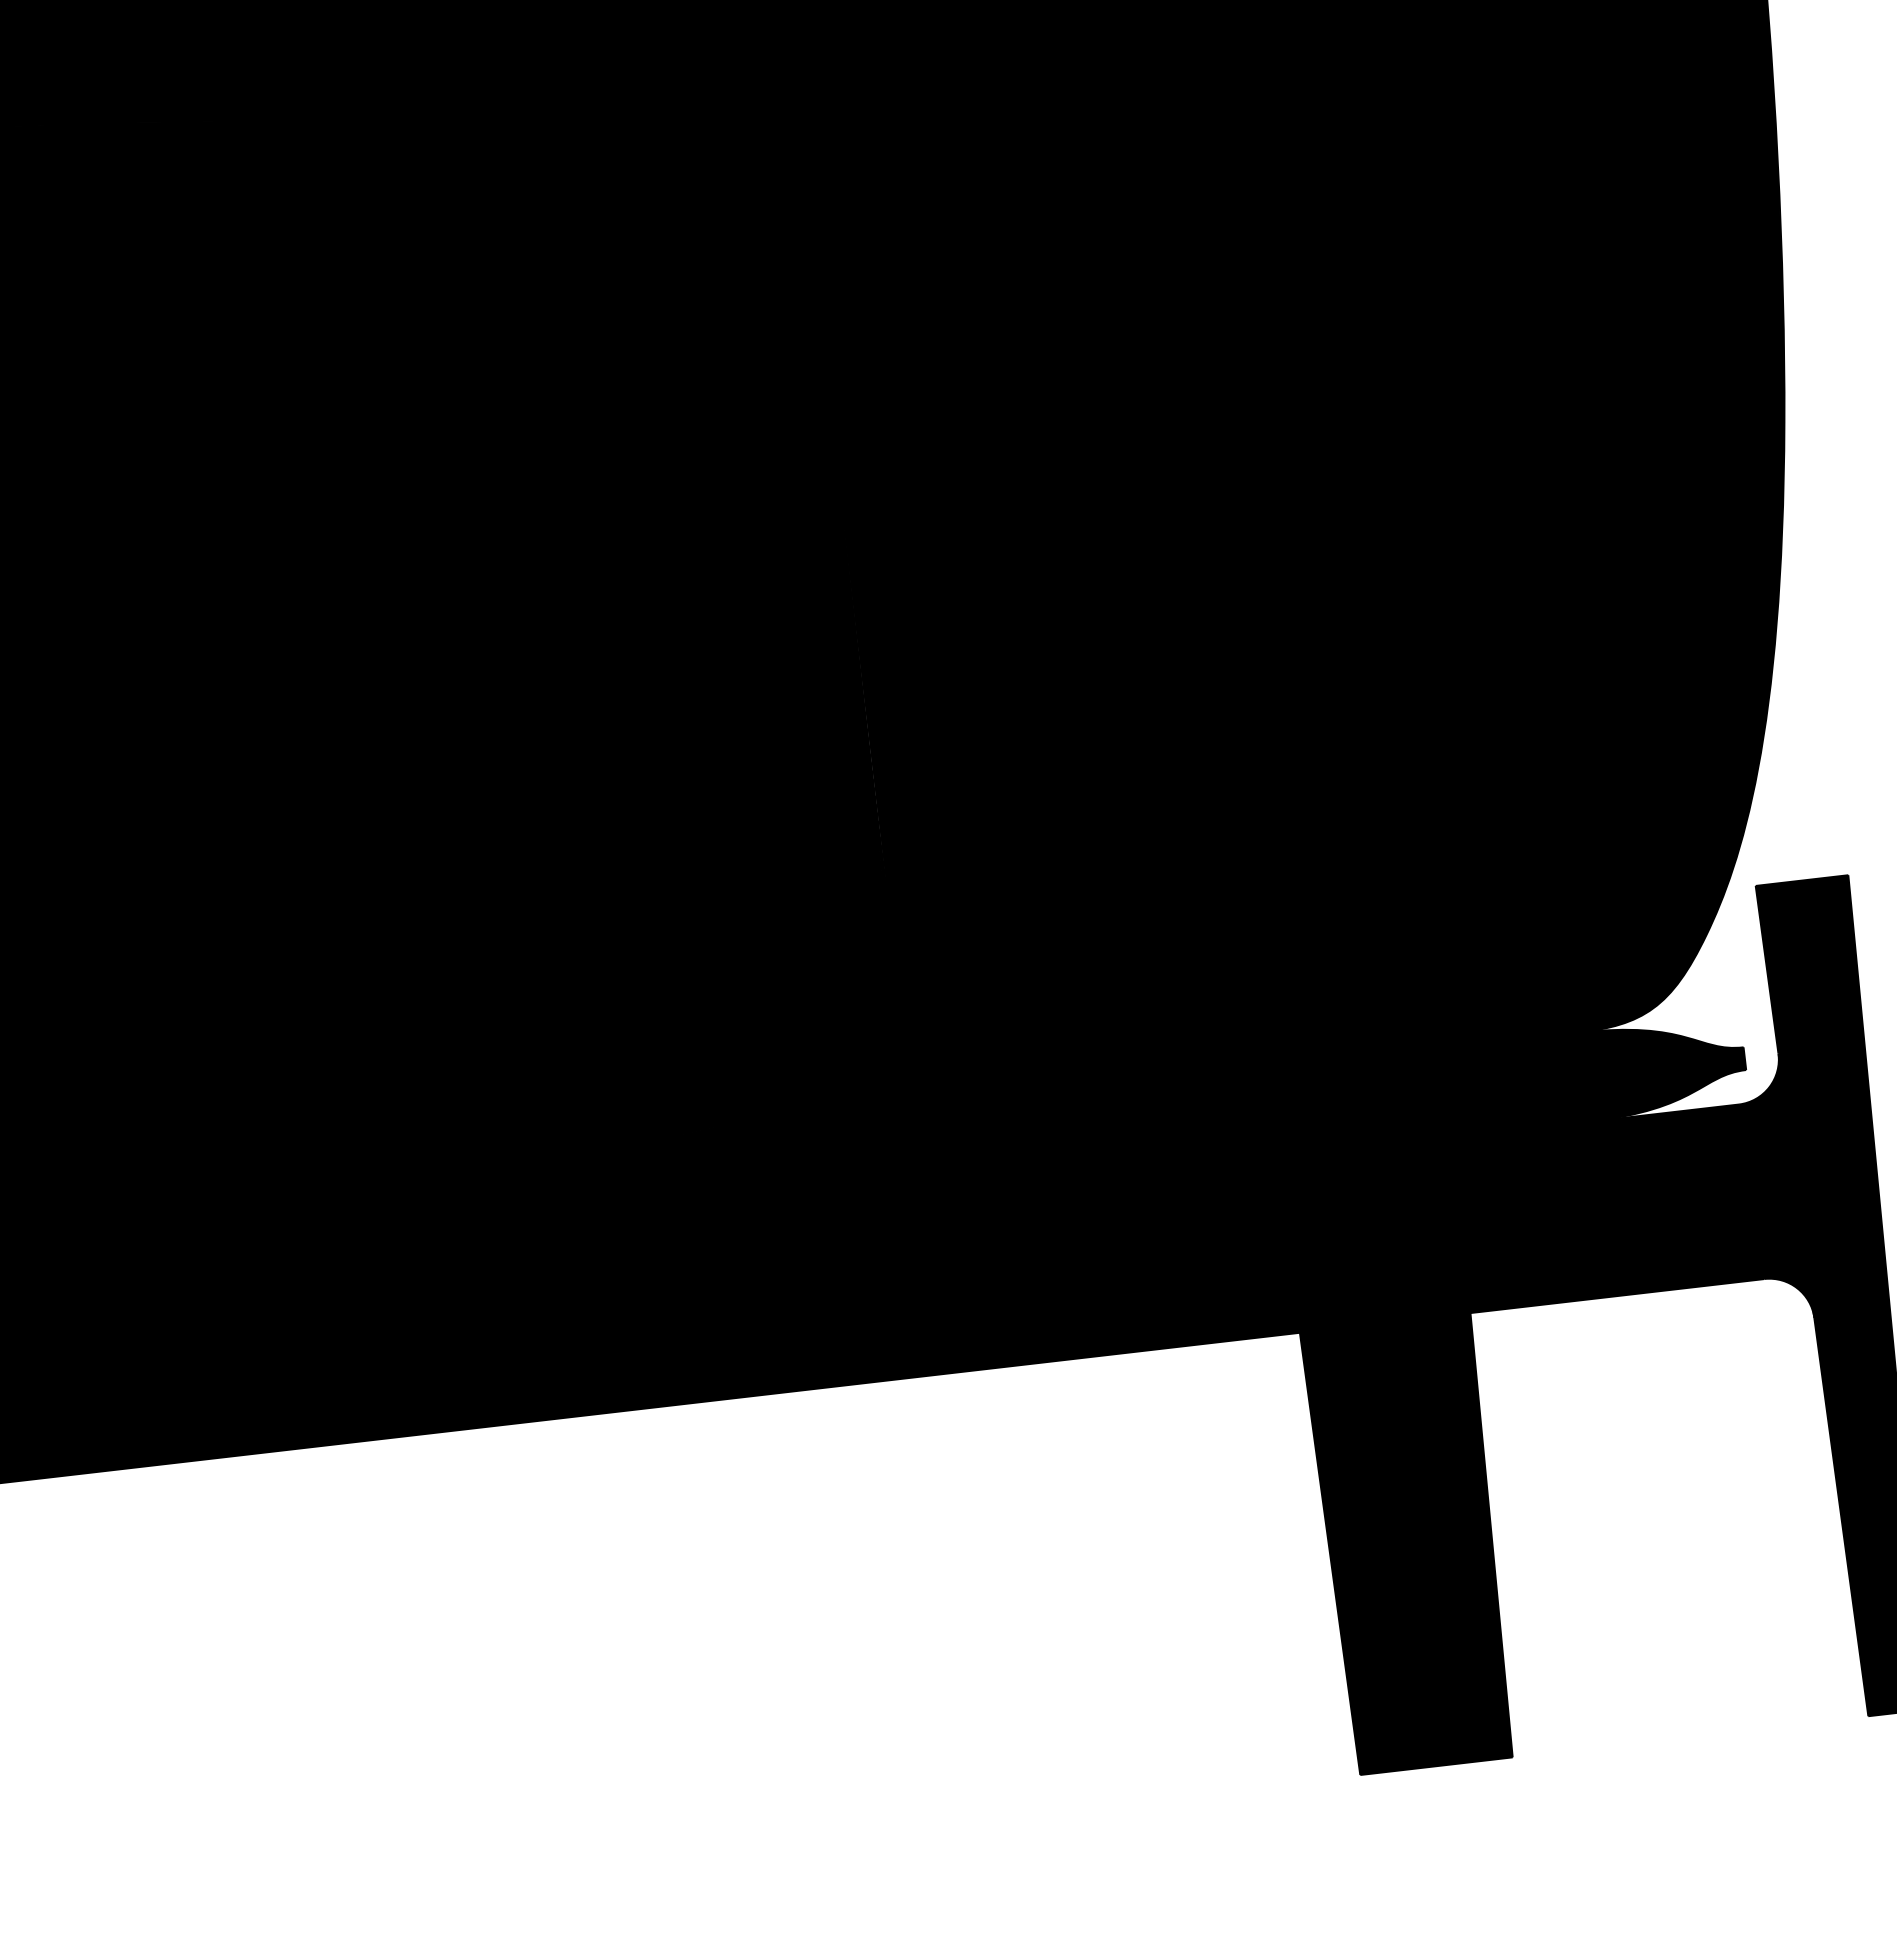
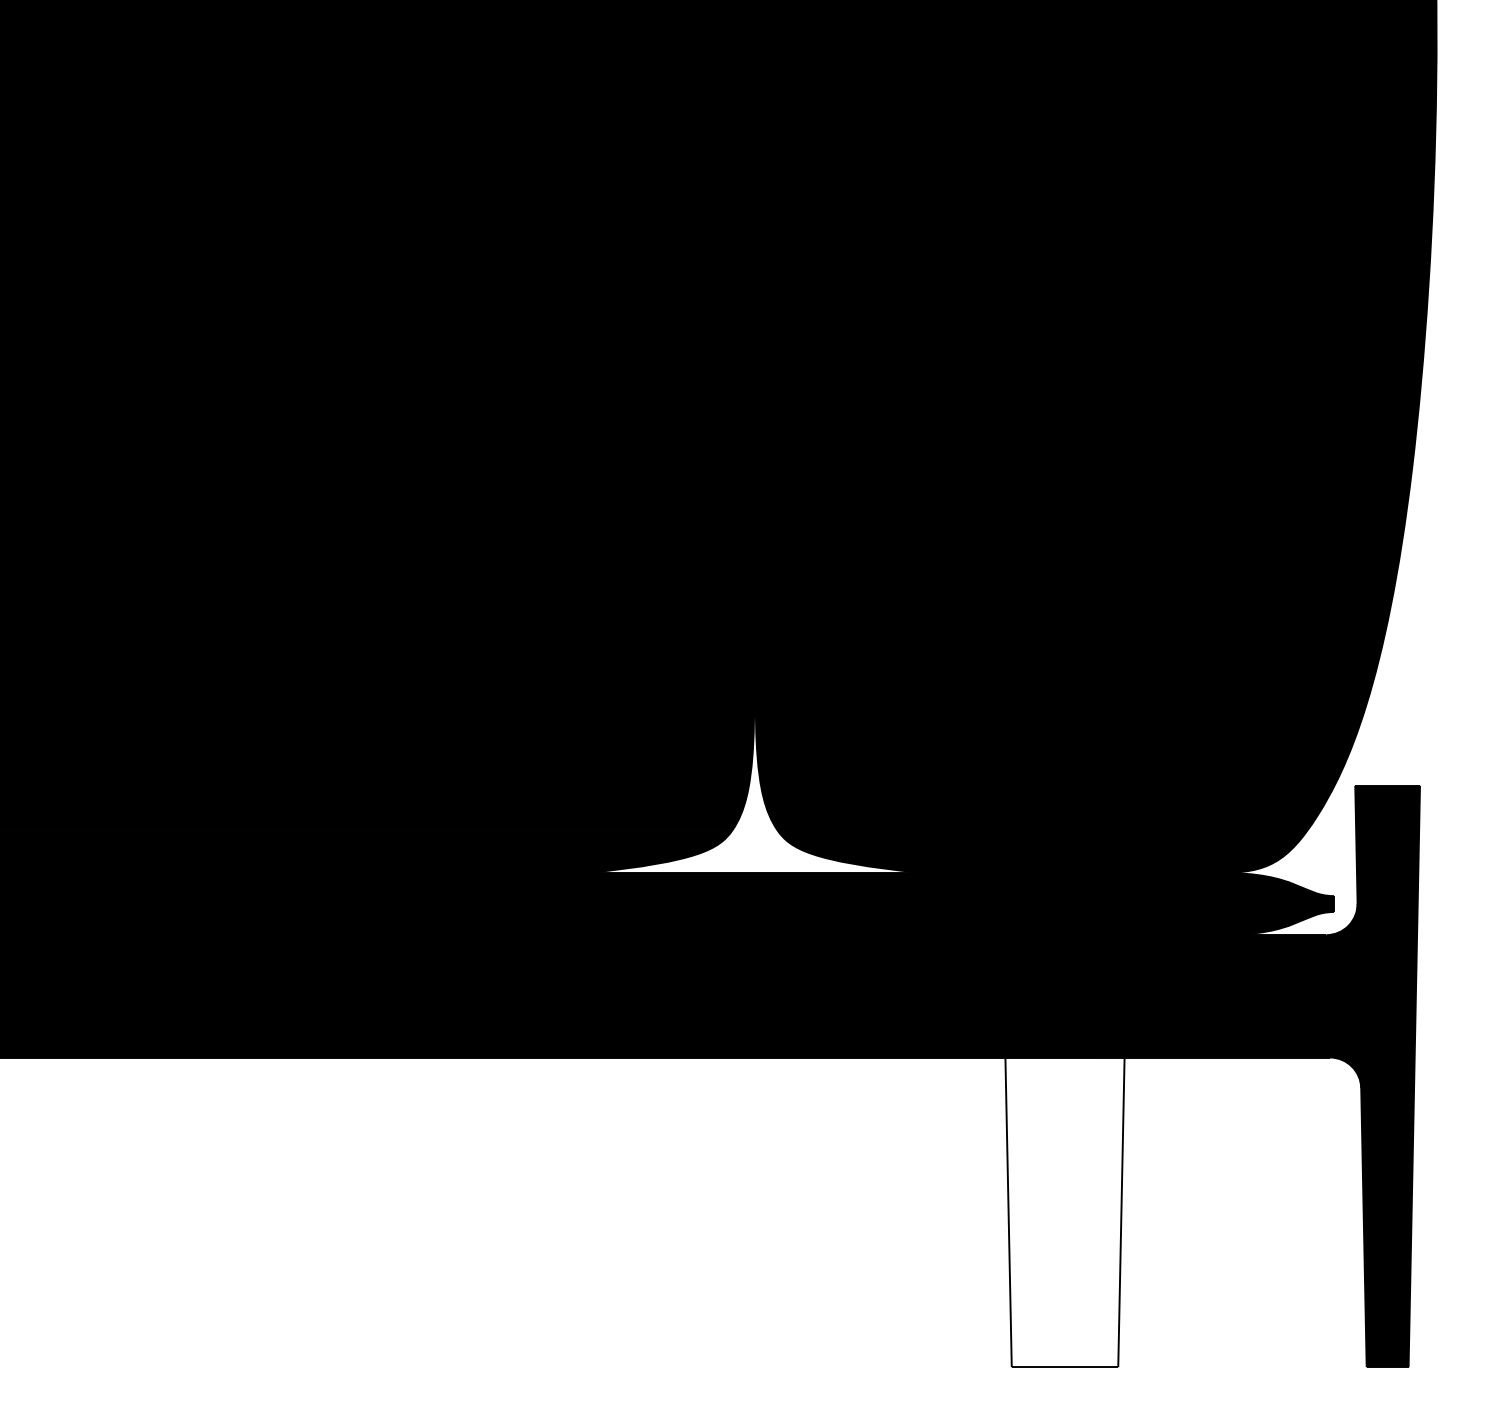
fill: (866, 733) -> (754, 609), removed
fill: (1410, 1544) -> (1064, 1212), removed

